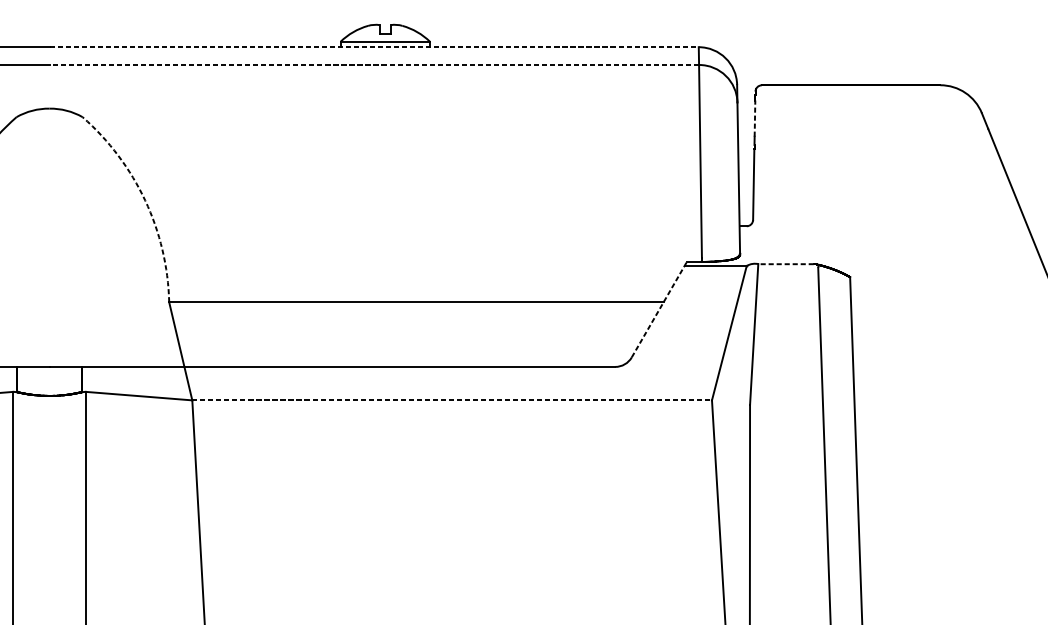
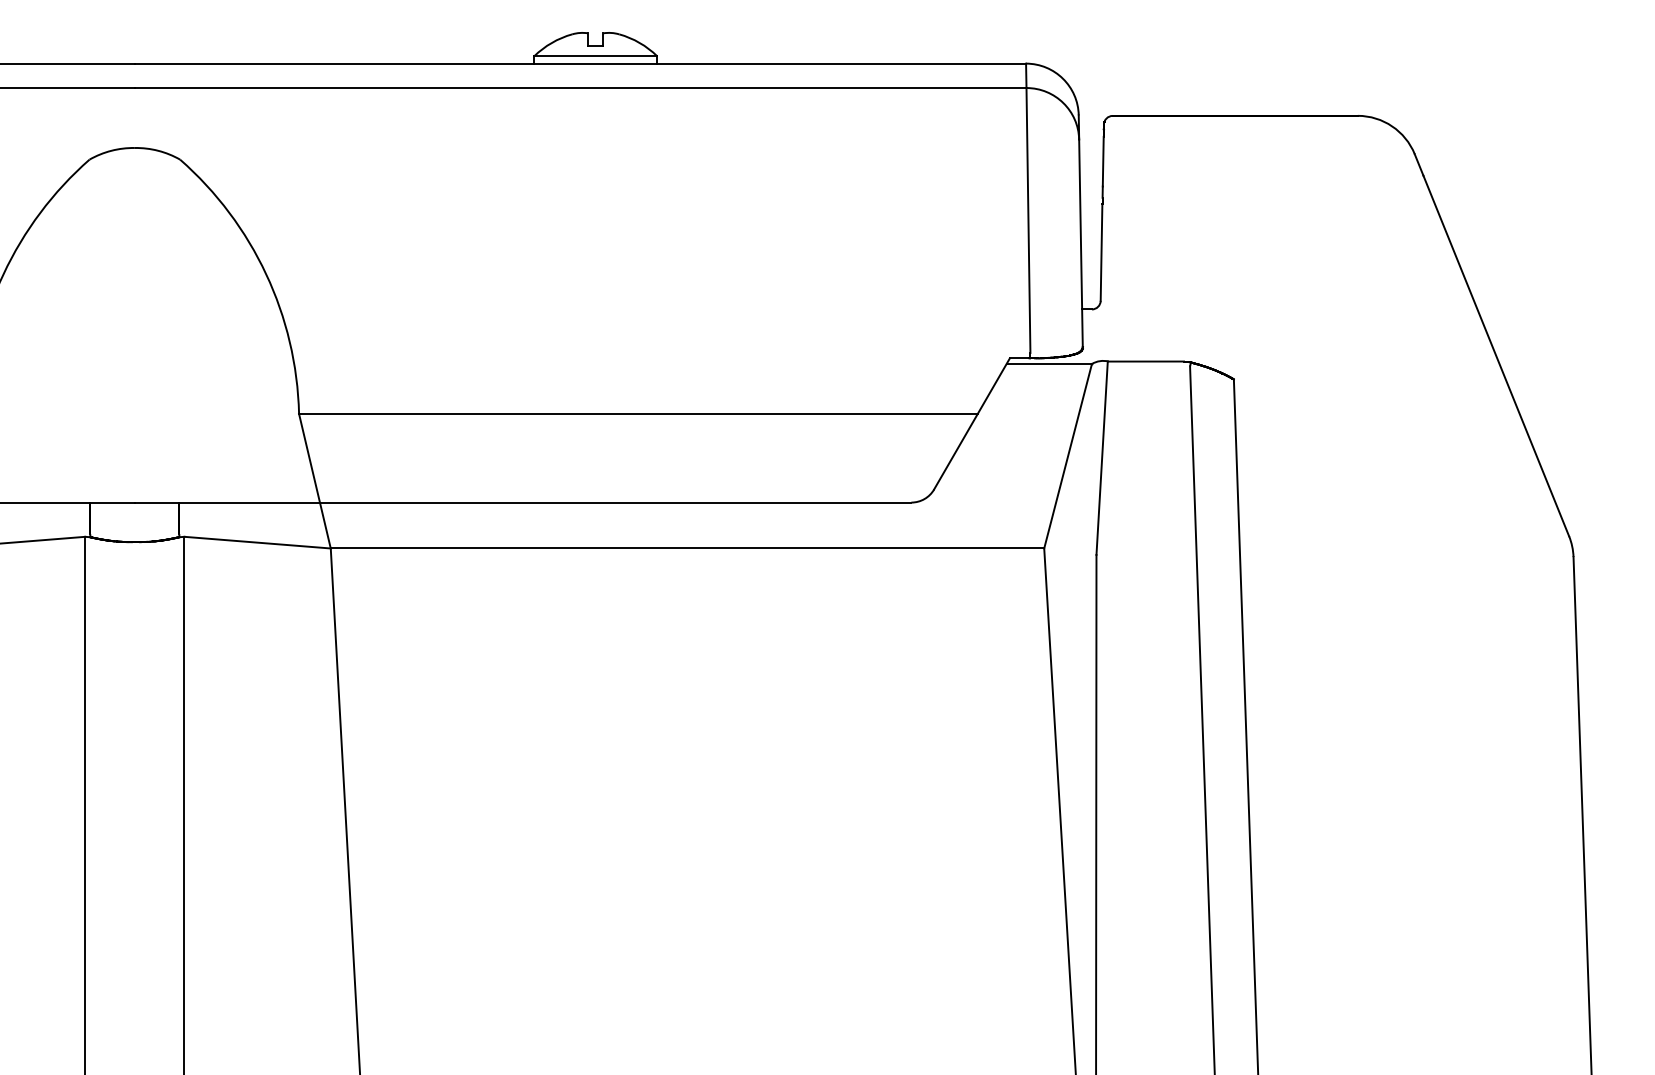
line: (374, 47) -> (580, 63), dashed -> solid
line: (374, 65) -> (580, 88), dashed -> solid
line: (755, 118) -> (1103, 161), dashed -> solid
arc: (145, 200) -> (266, 274), dashed -> solid
line: (786, 264) -> (1146, 361), dashed -> solid
line: (659, 309) -> (972, 423), dashed -> solid
line: (452, 400) -> (687, 548), dashed -> solid

